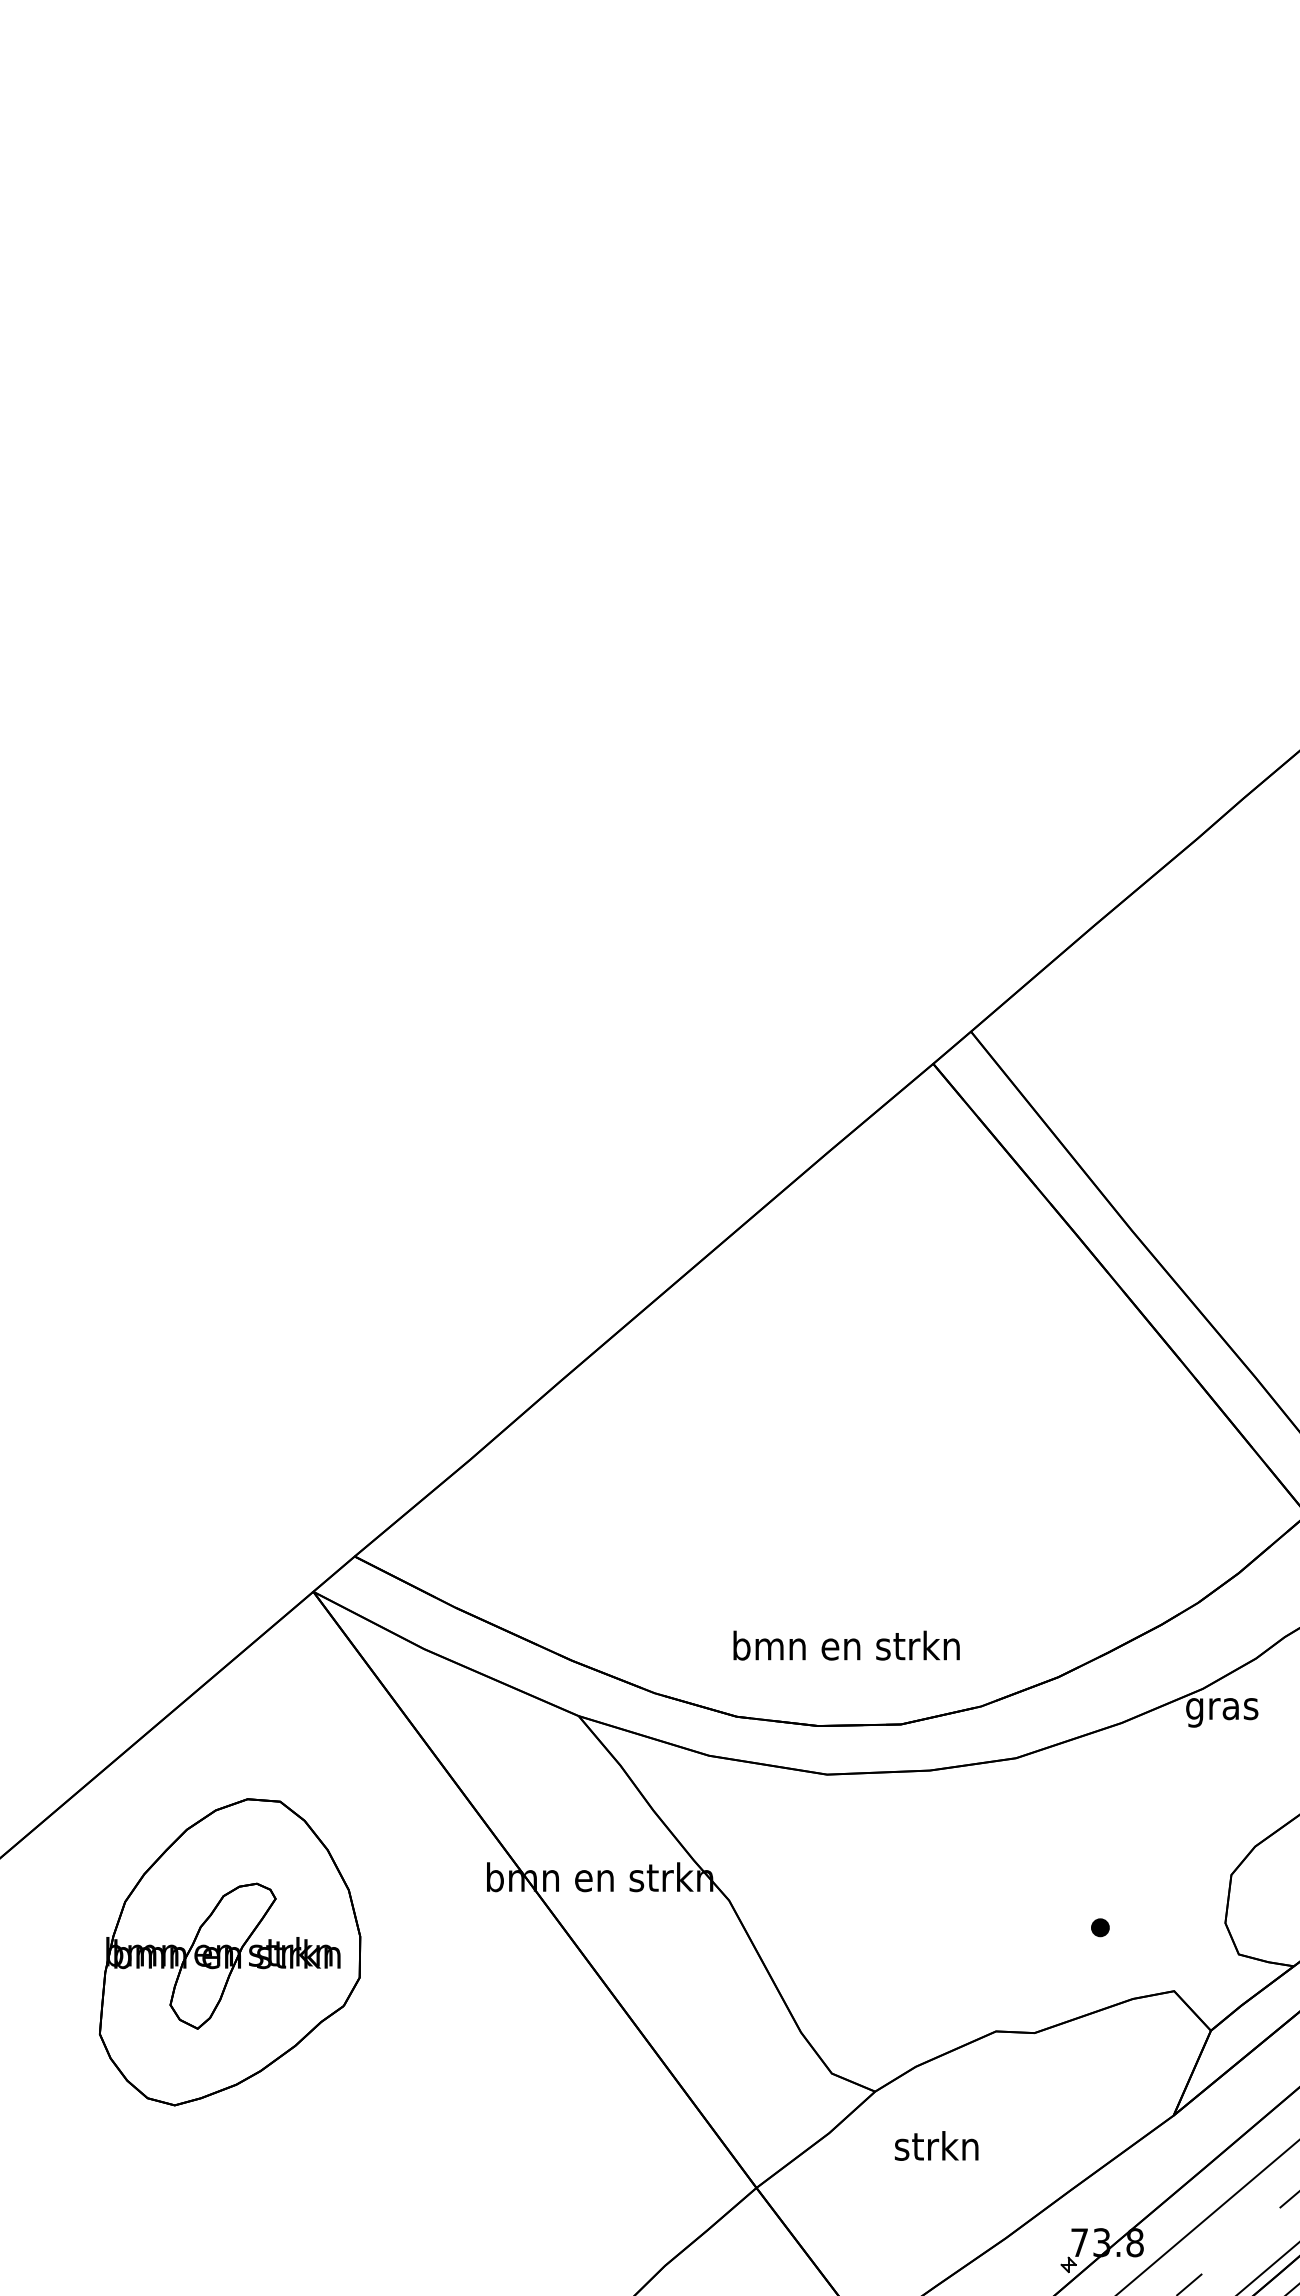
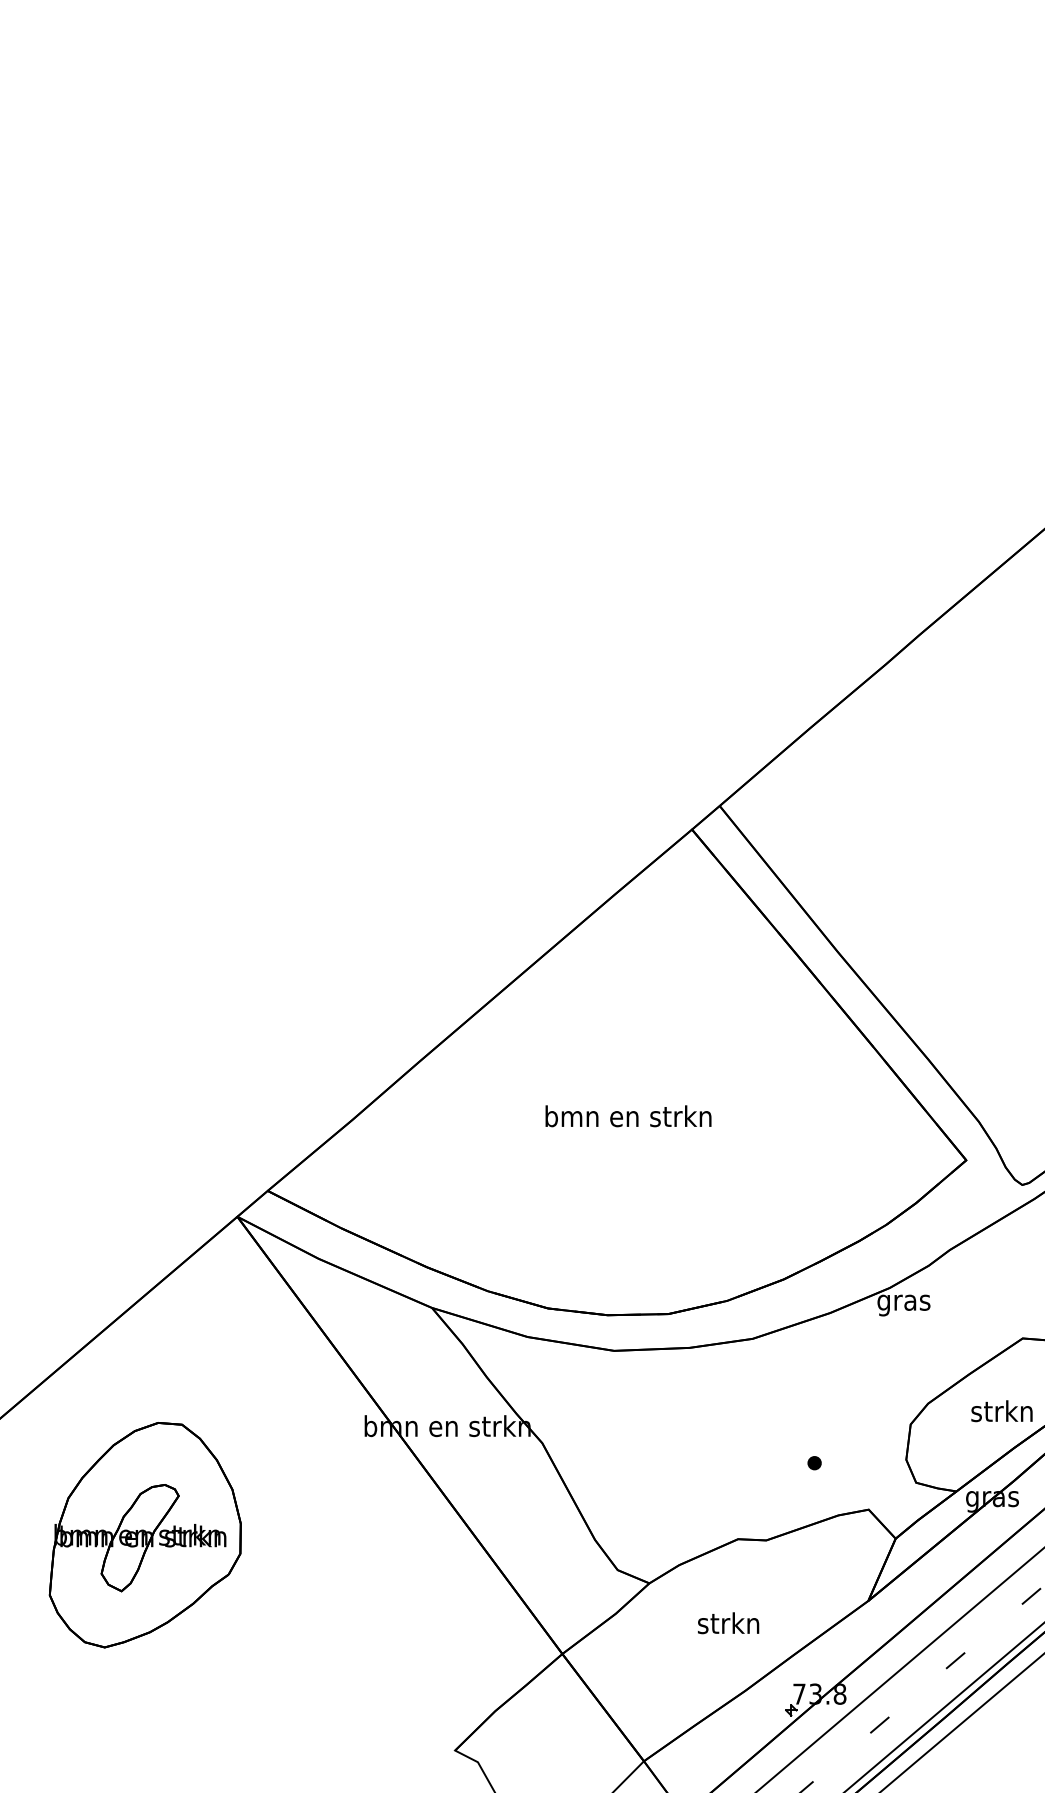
text: (846, 1645) -> (628, 1116), moved
part: (228, 1952) -> (144, 1535), moved
text: (936, 2146) -> (728, 1623), moved

